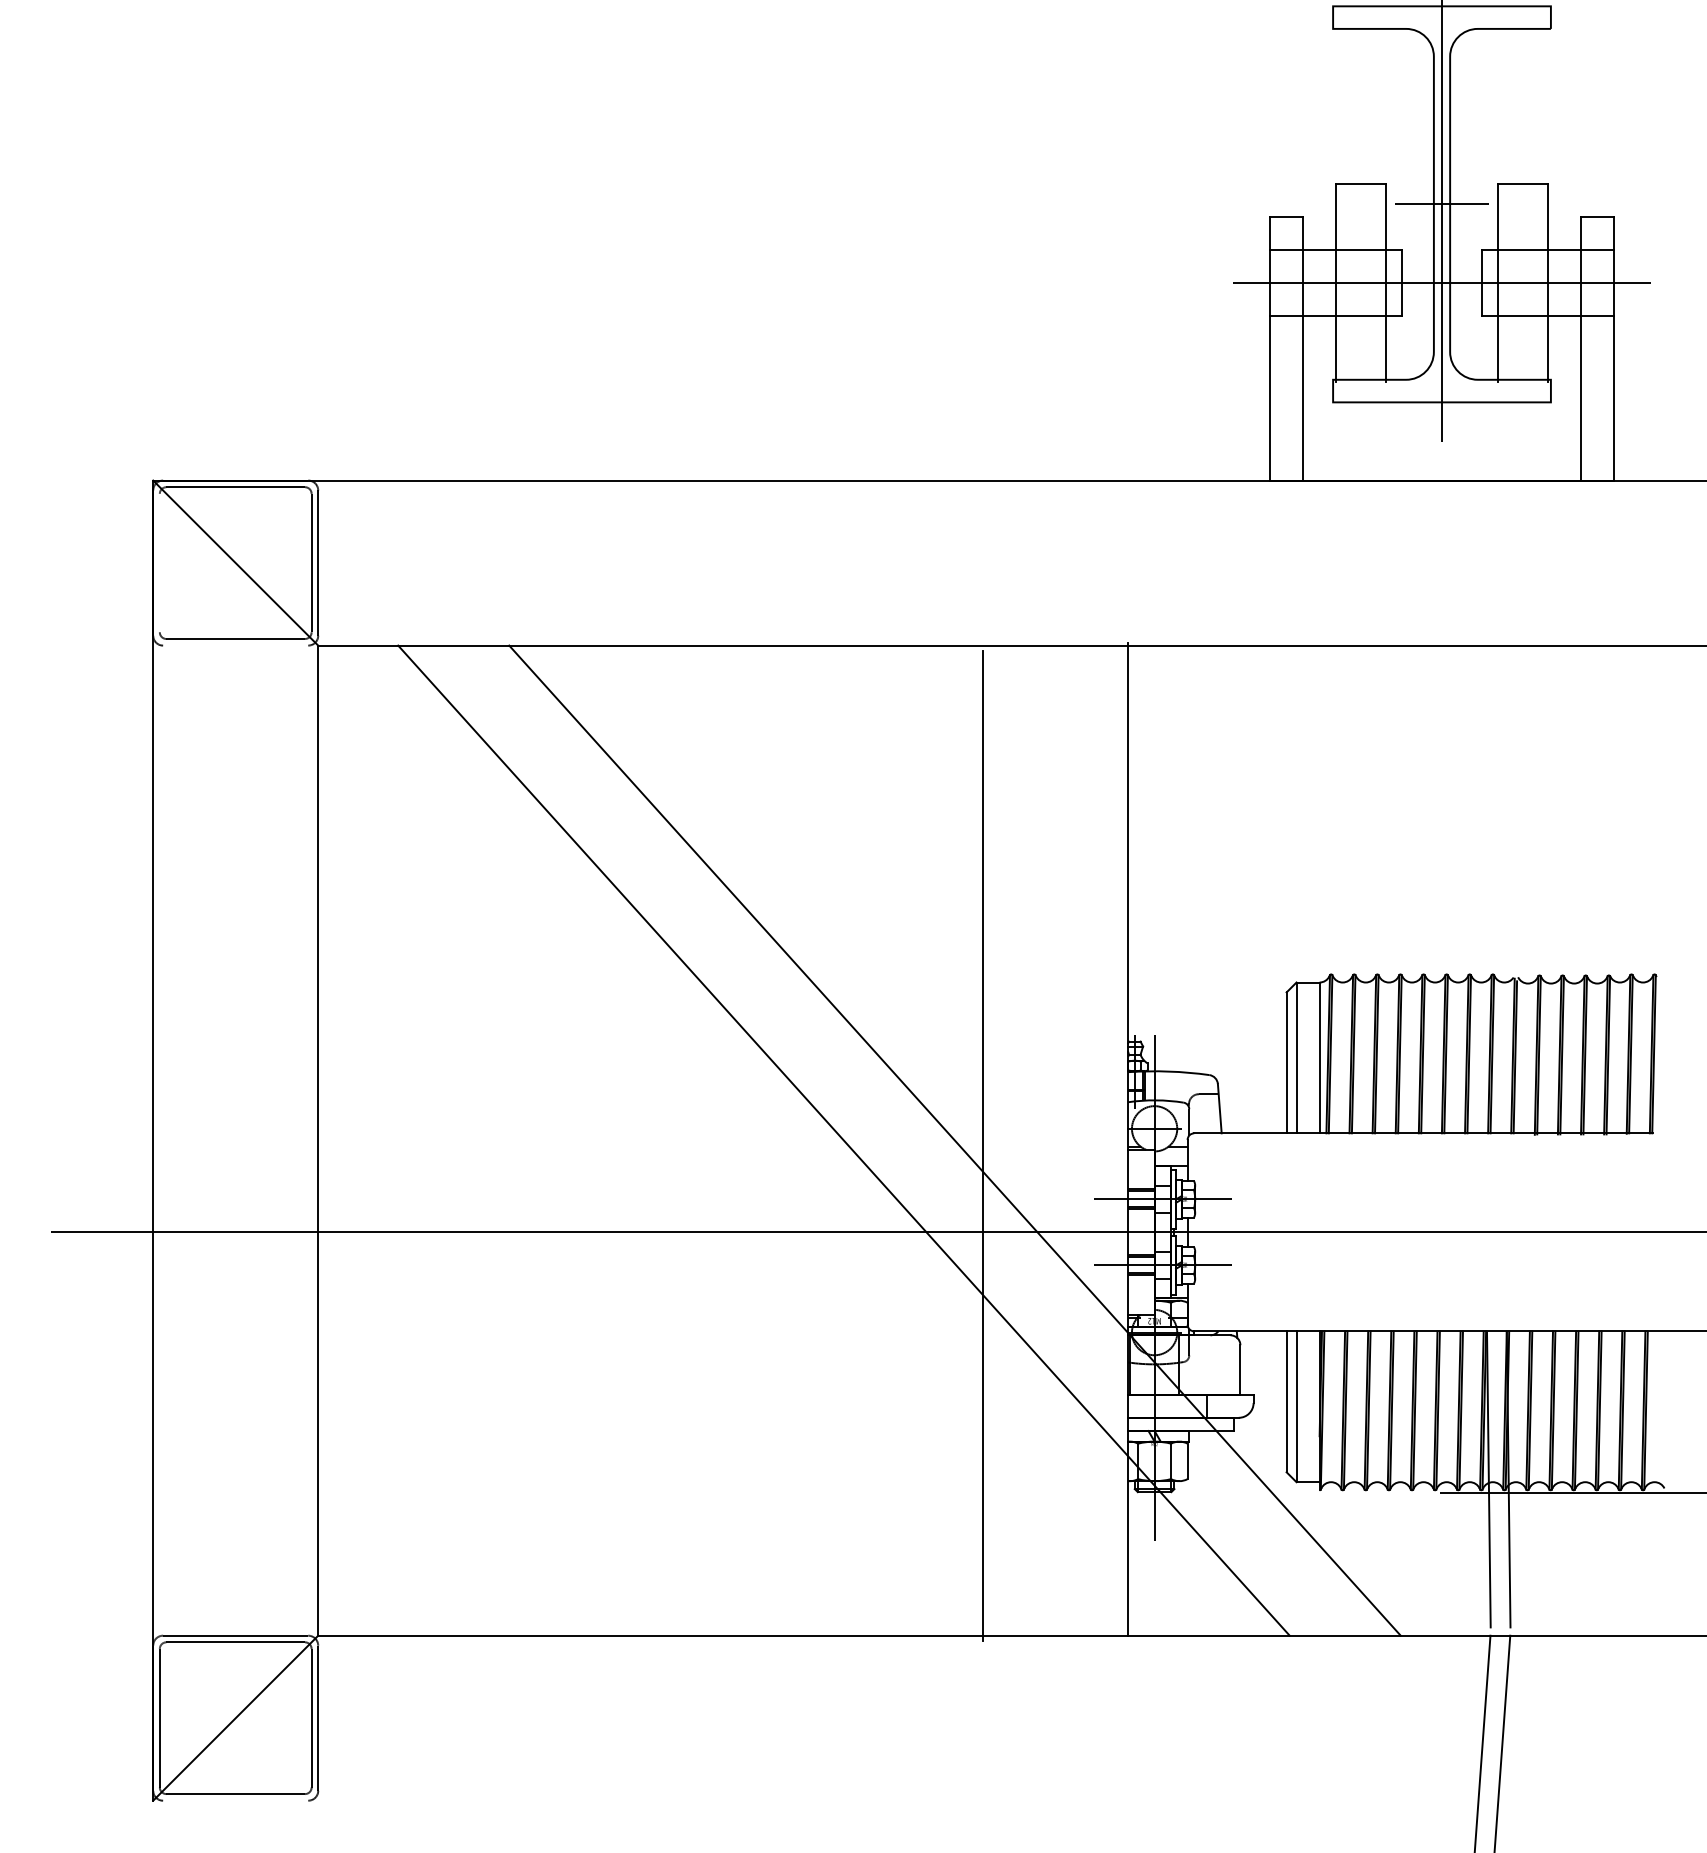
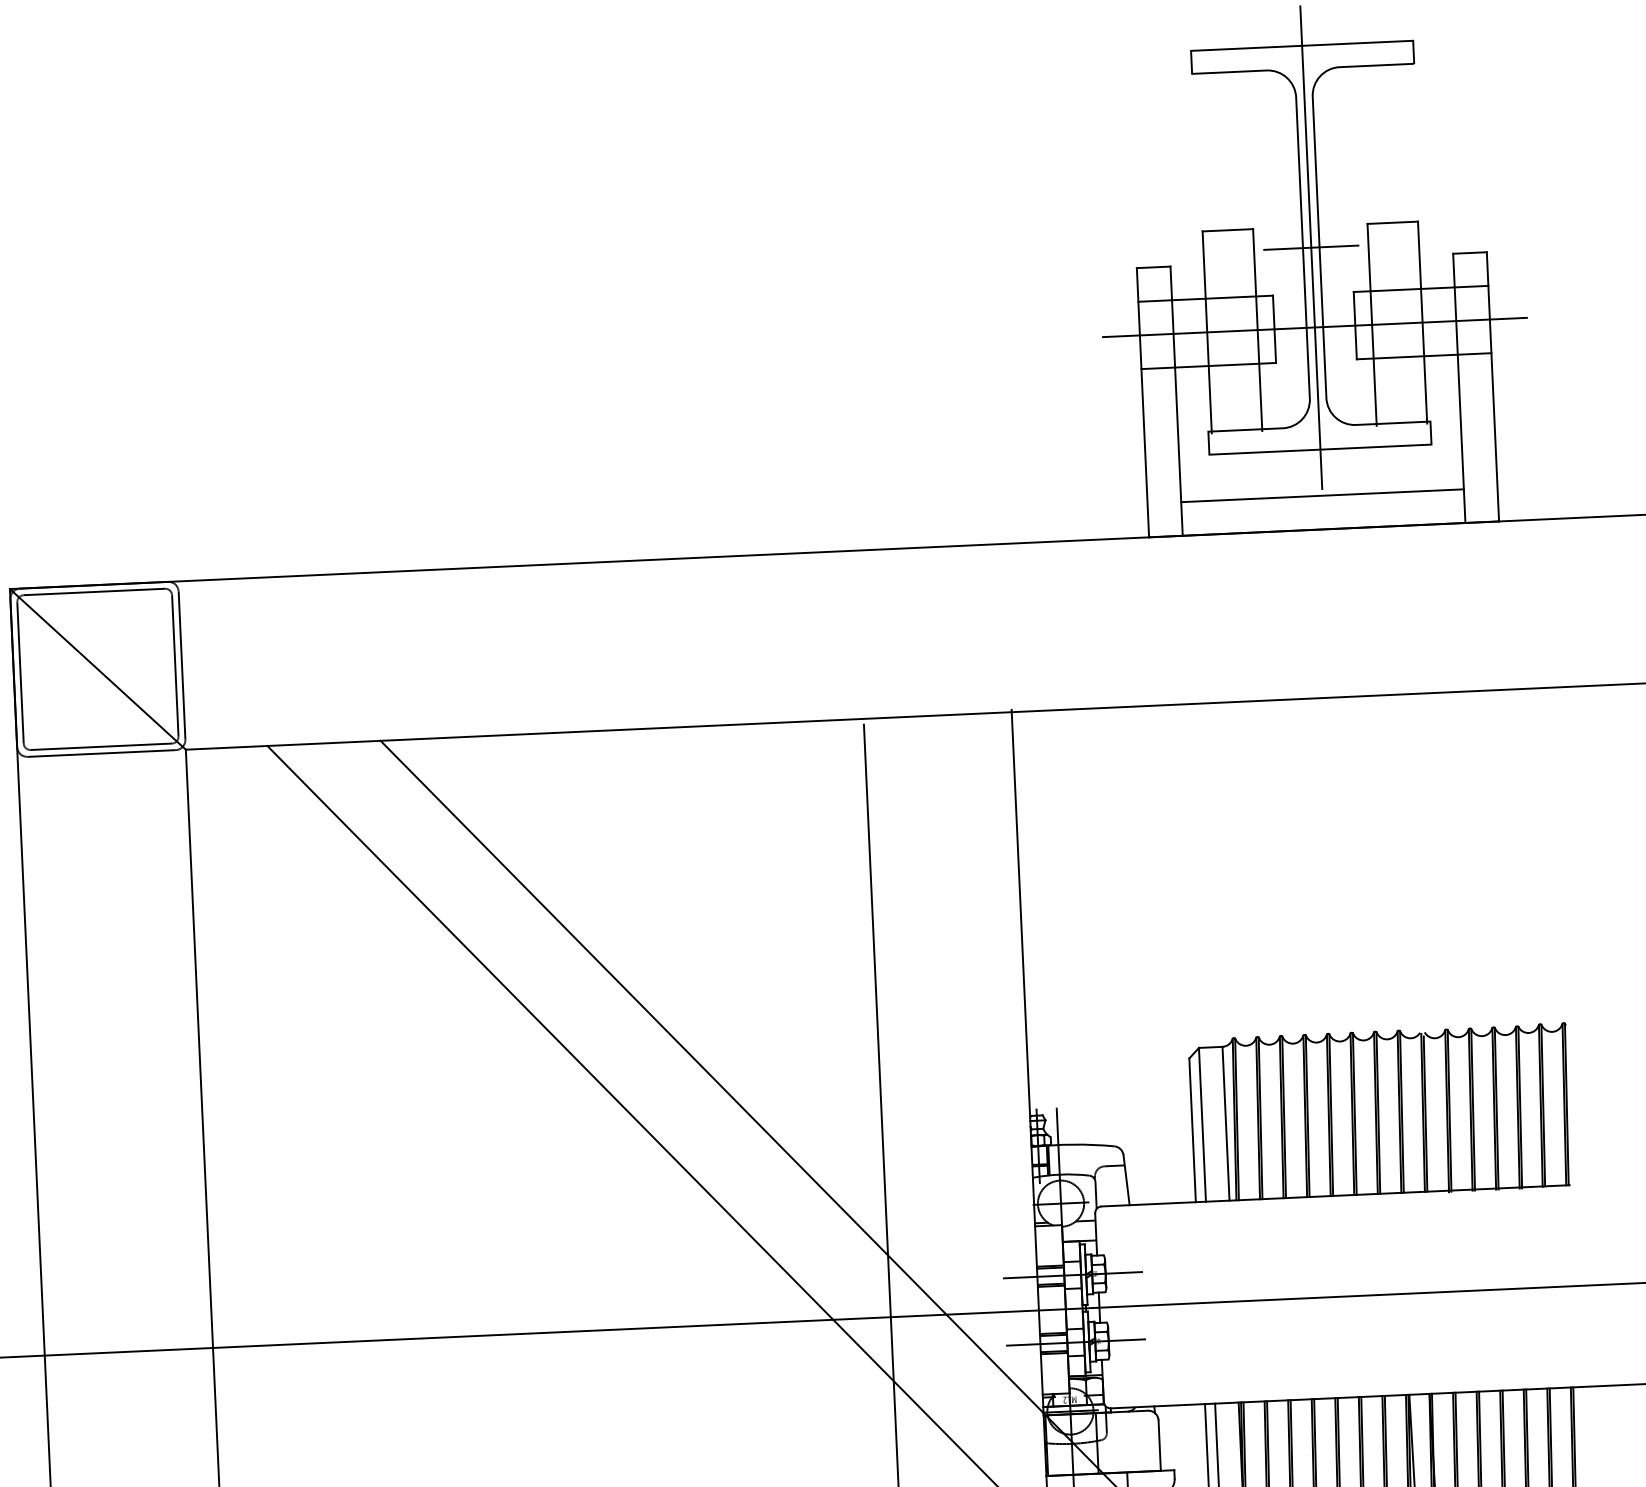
line: (1441, 447) -> (1322, 495), added
line: (159, 562) -> (20, 672), added
line: (235, 645) -> (101, 753), added

